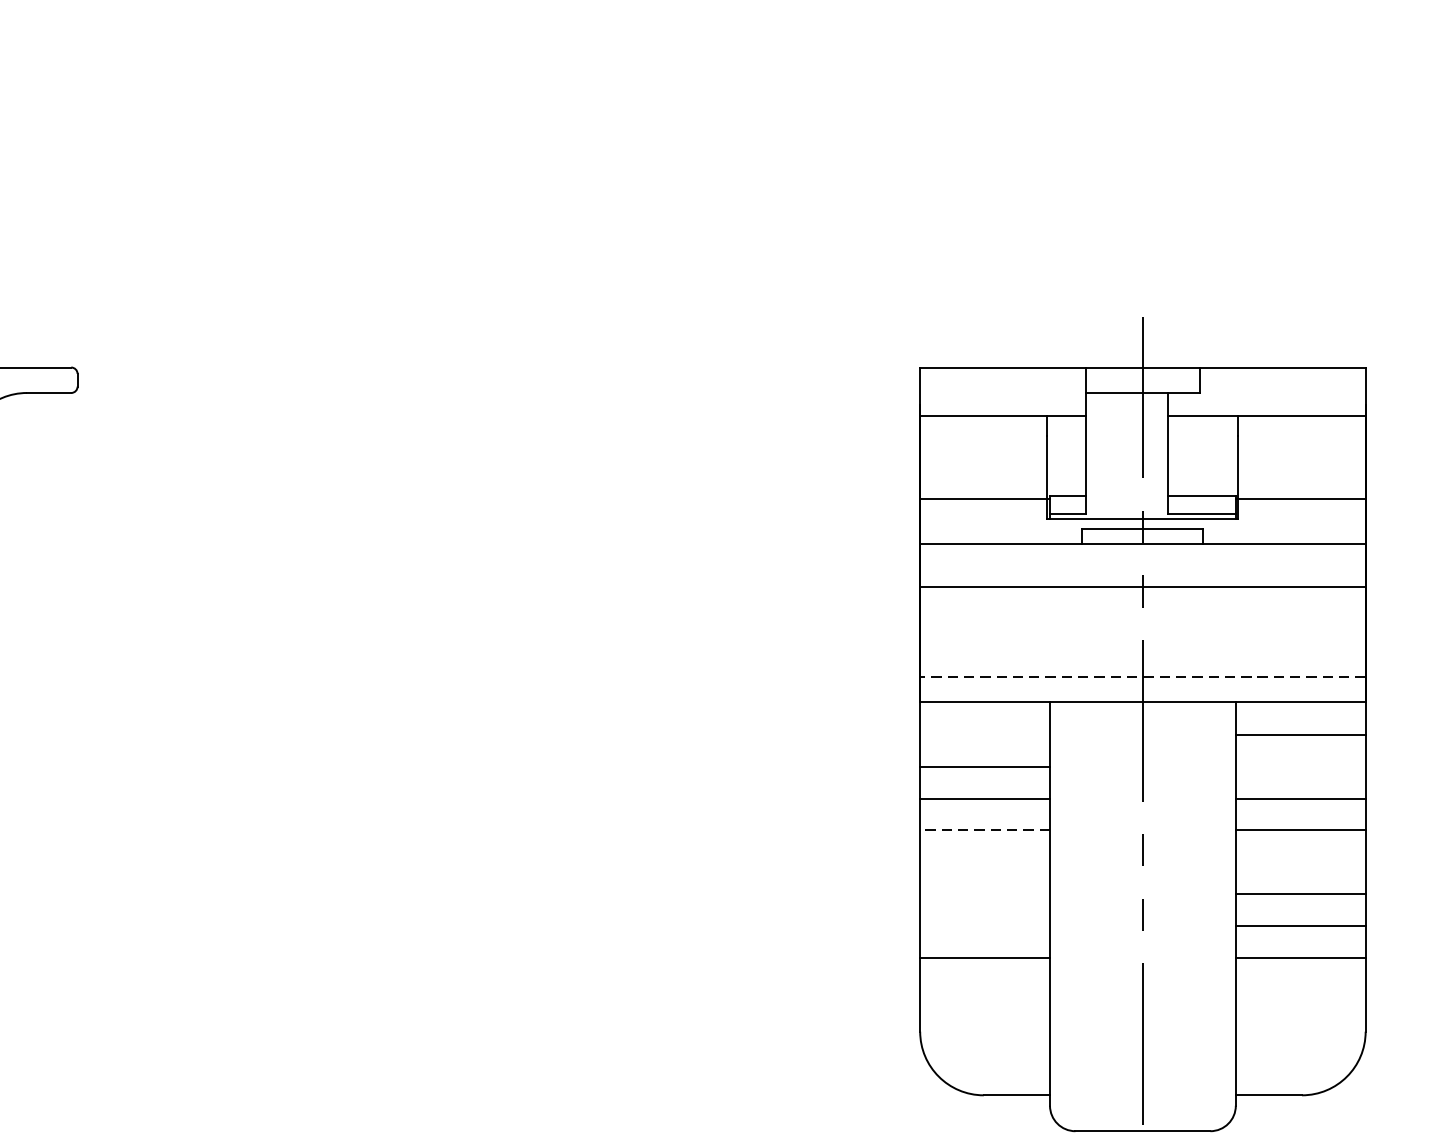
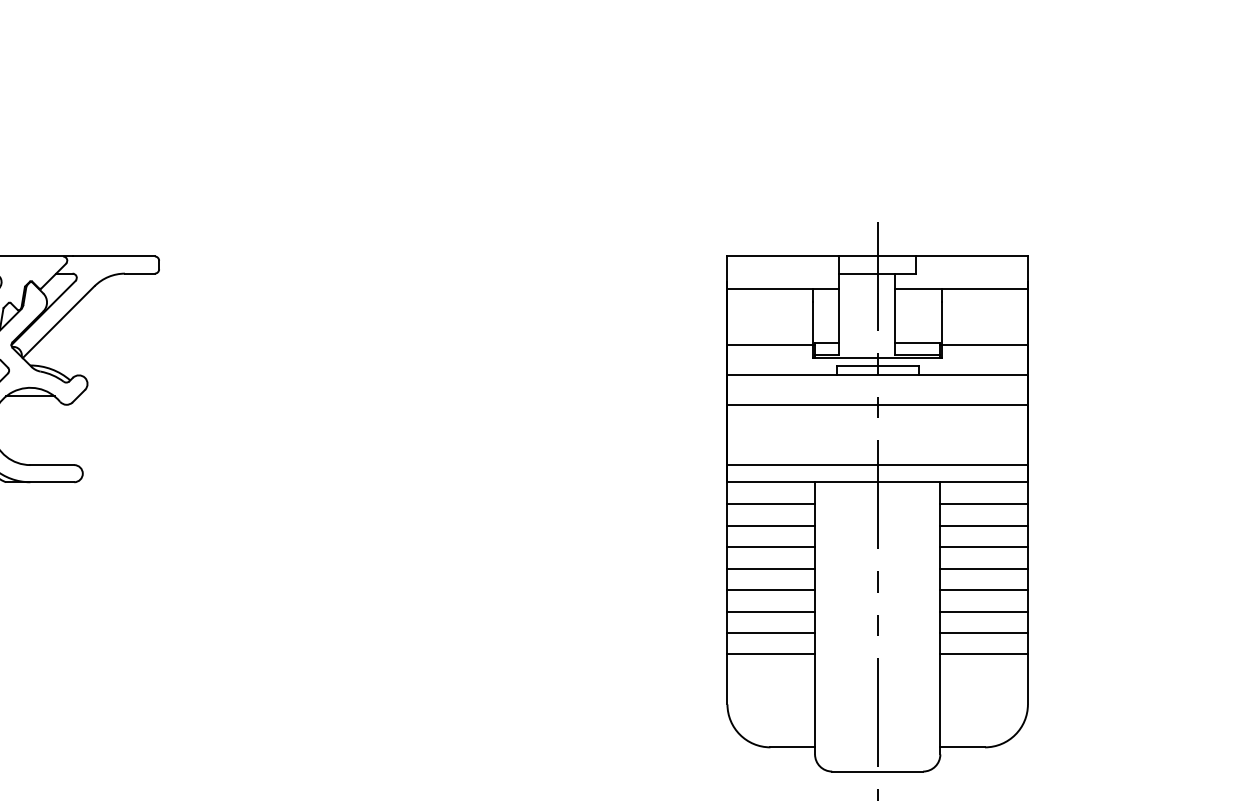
line: (1142, 677) -> (877, 465), dashed -> solid
line: (985, 735) -> (771, 504), added
line: (1299, 766) -> (983, 525), added
line: (985, 830) -> (771, 568), dashed -> solid
line: (985, 862) -> (771, 590), added
line: (1299, 862) -> (983, 590), added
line: (985, 893) -> (771, 611), added
line: (985, 926) -> (771, 633), added

